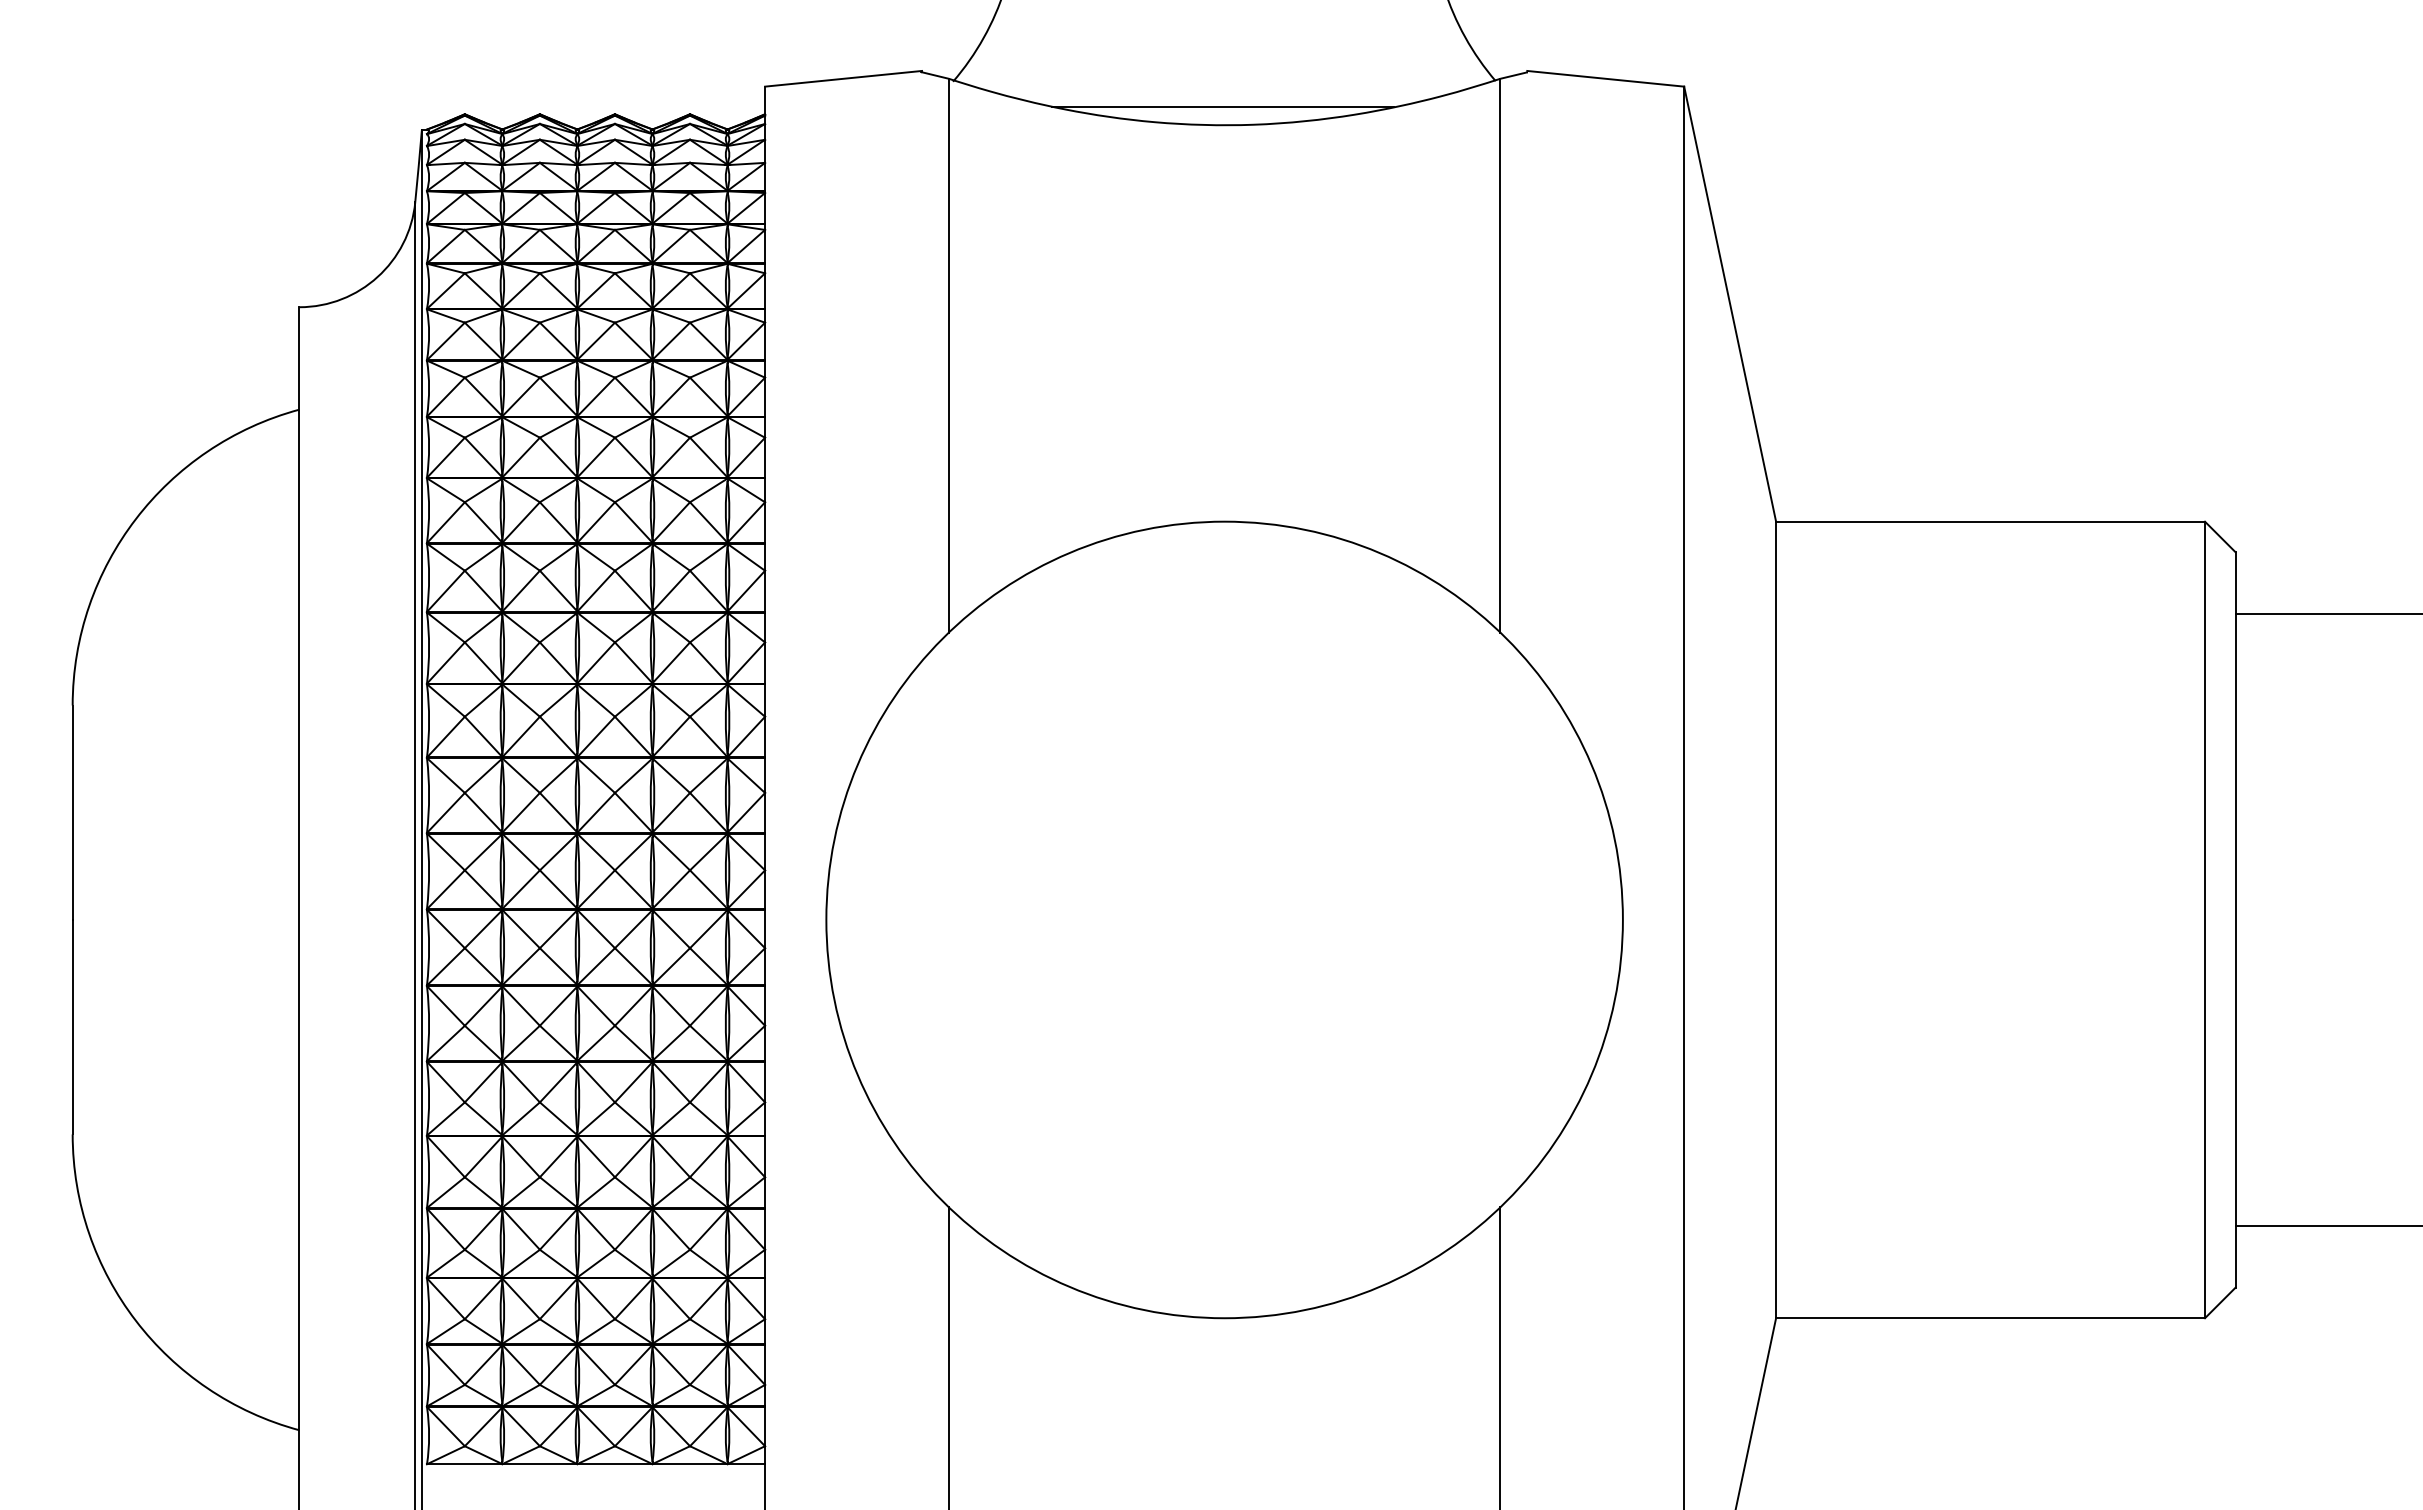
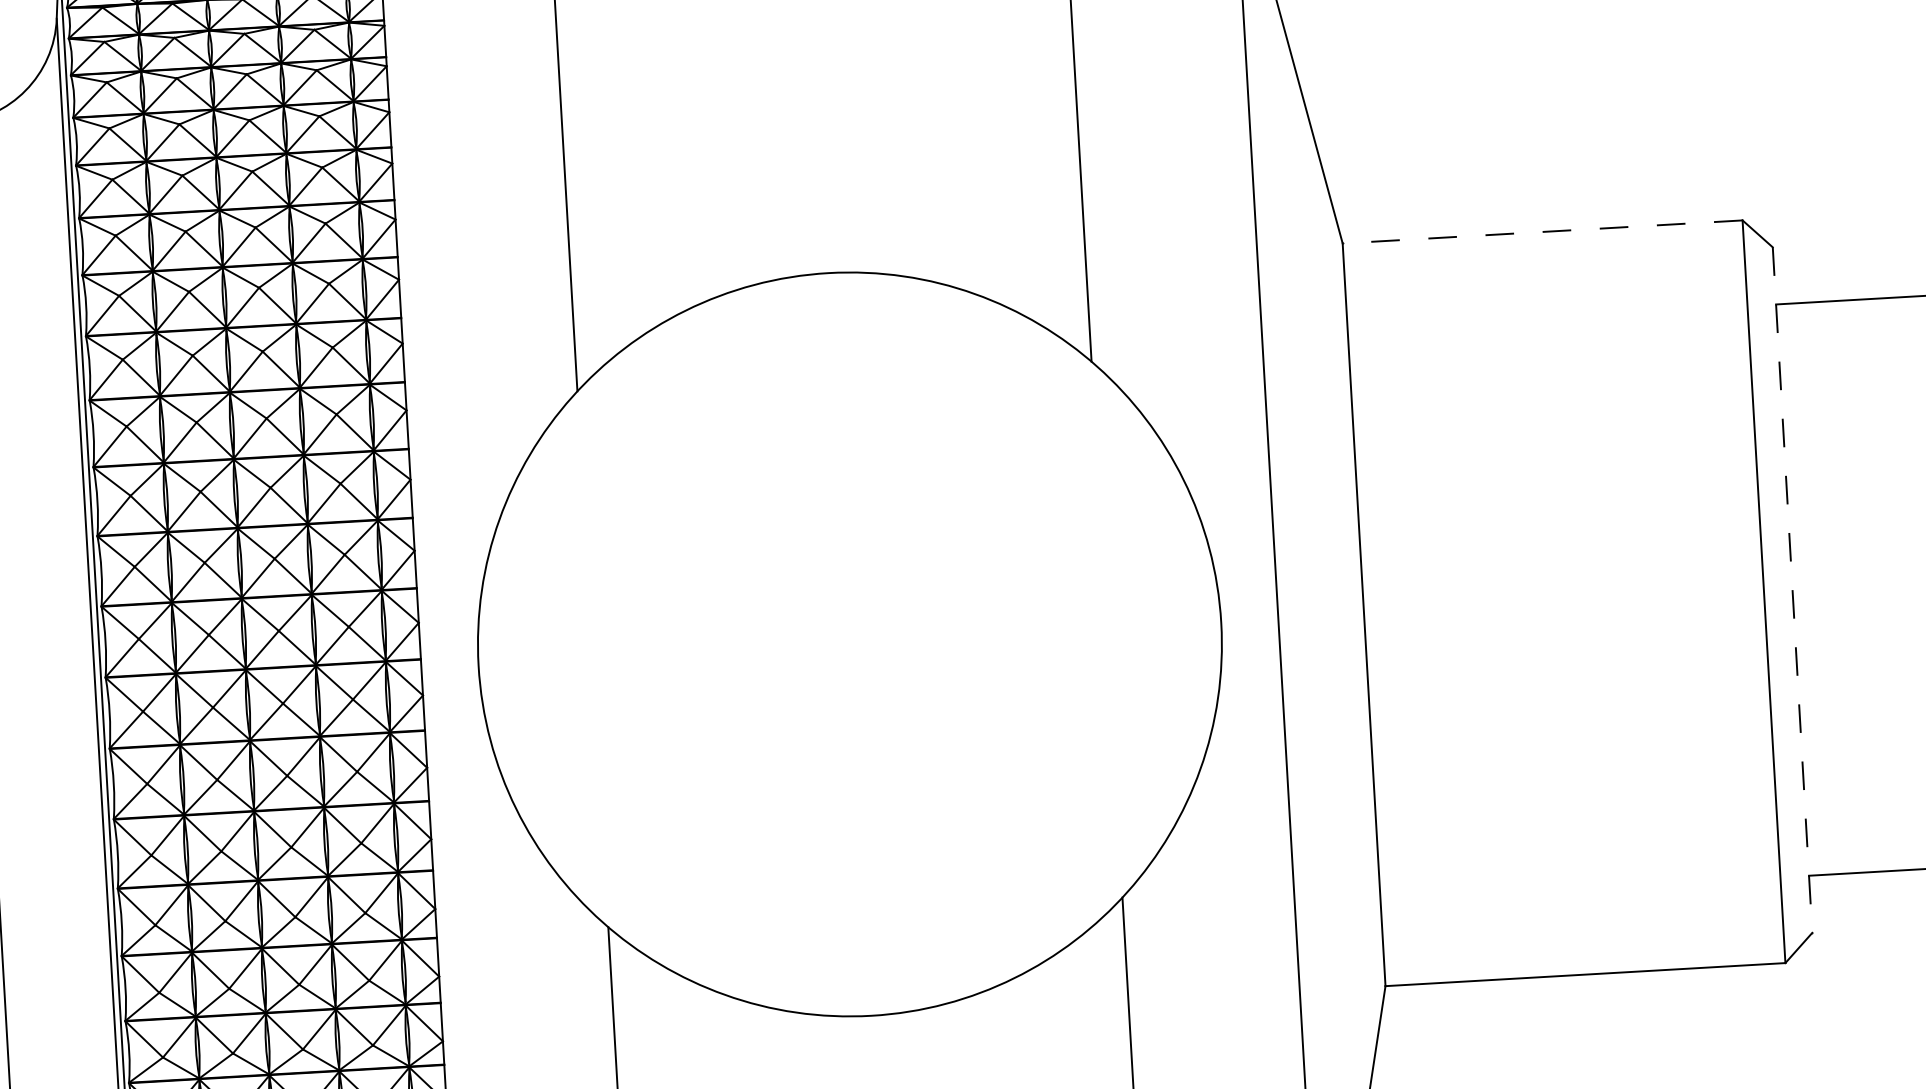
line: (1990, 521) -> (1542, 231), solid -> dashed
line: (2235, 919) -> (1792, 589), solid -> dashed

